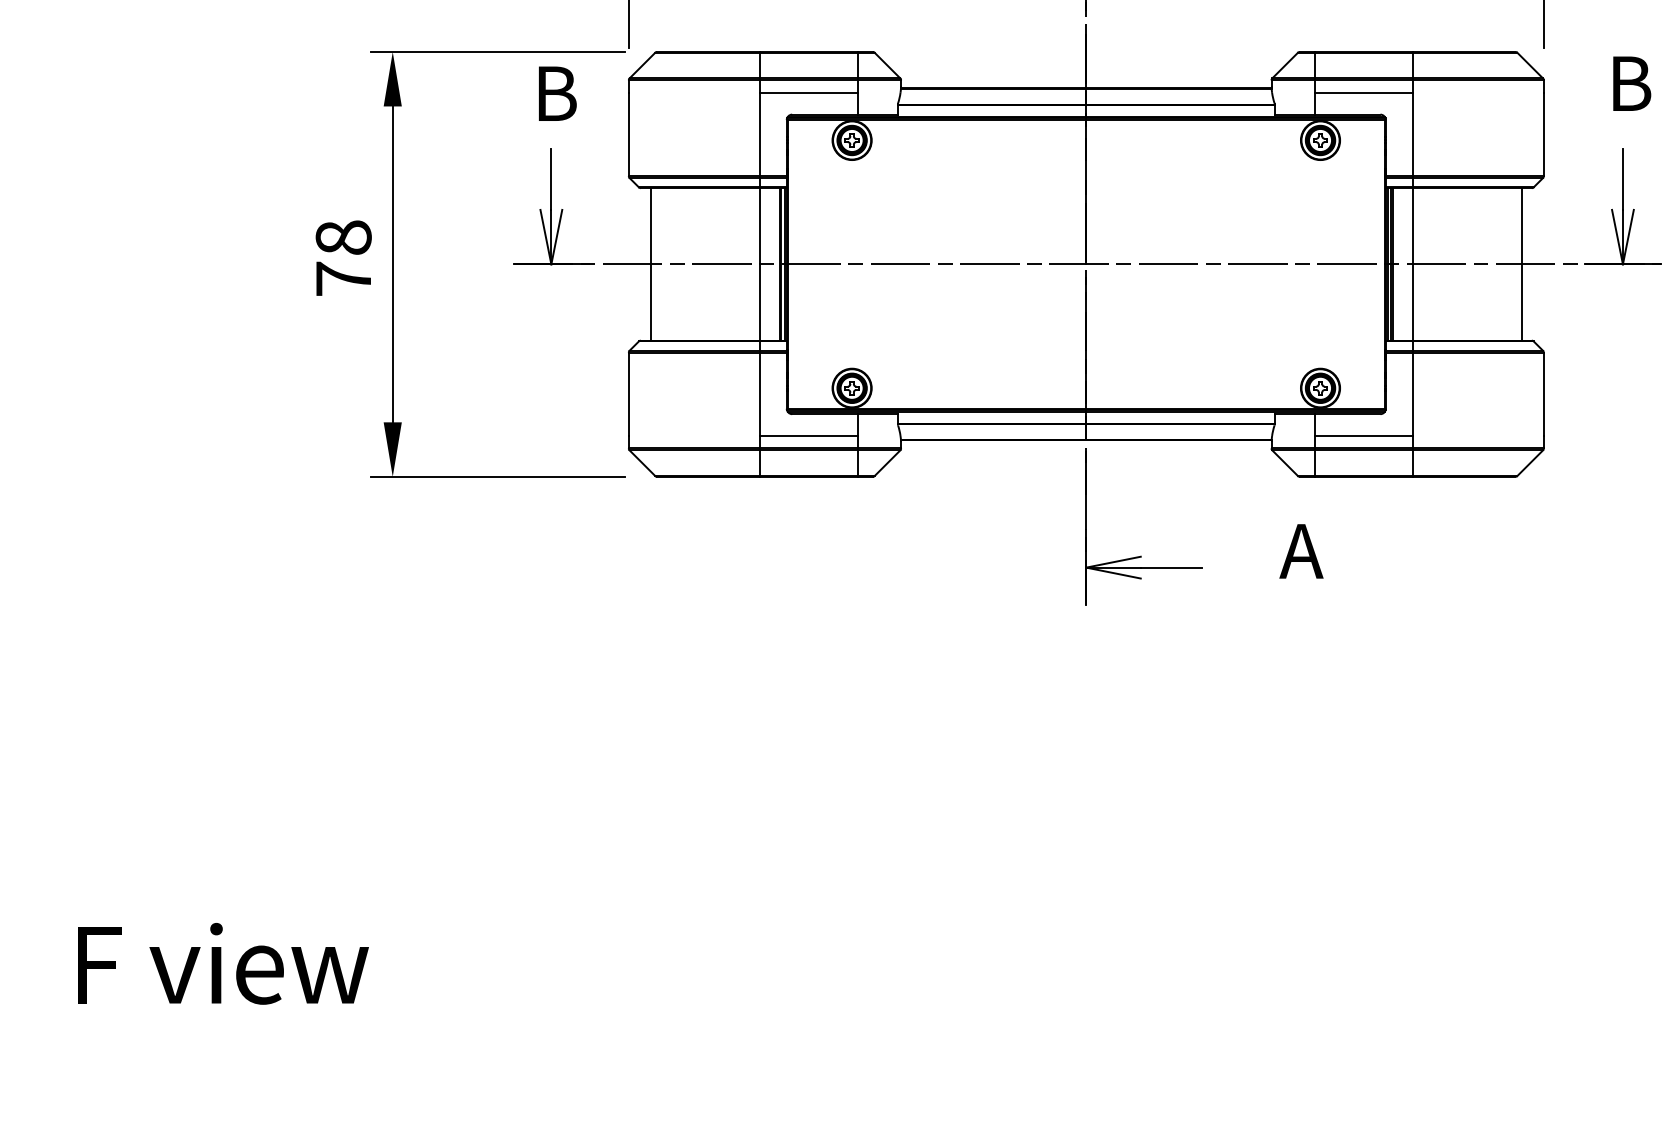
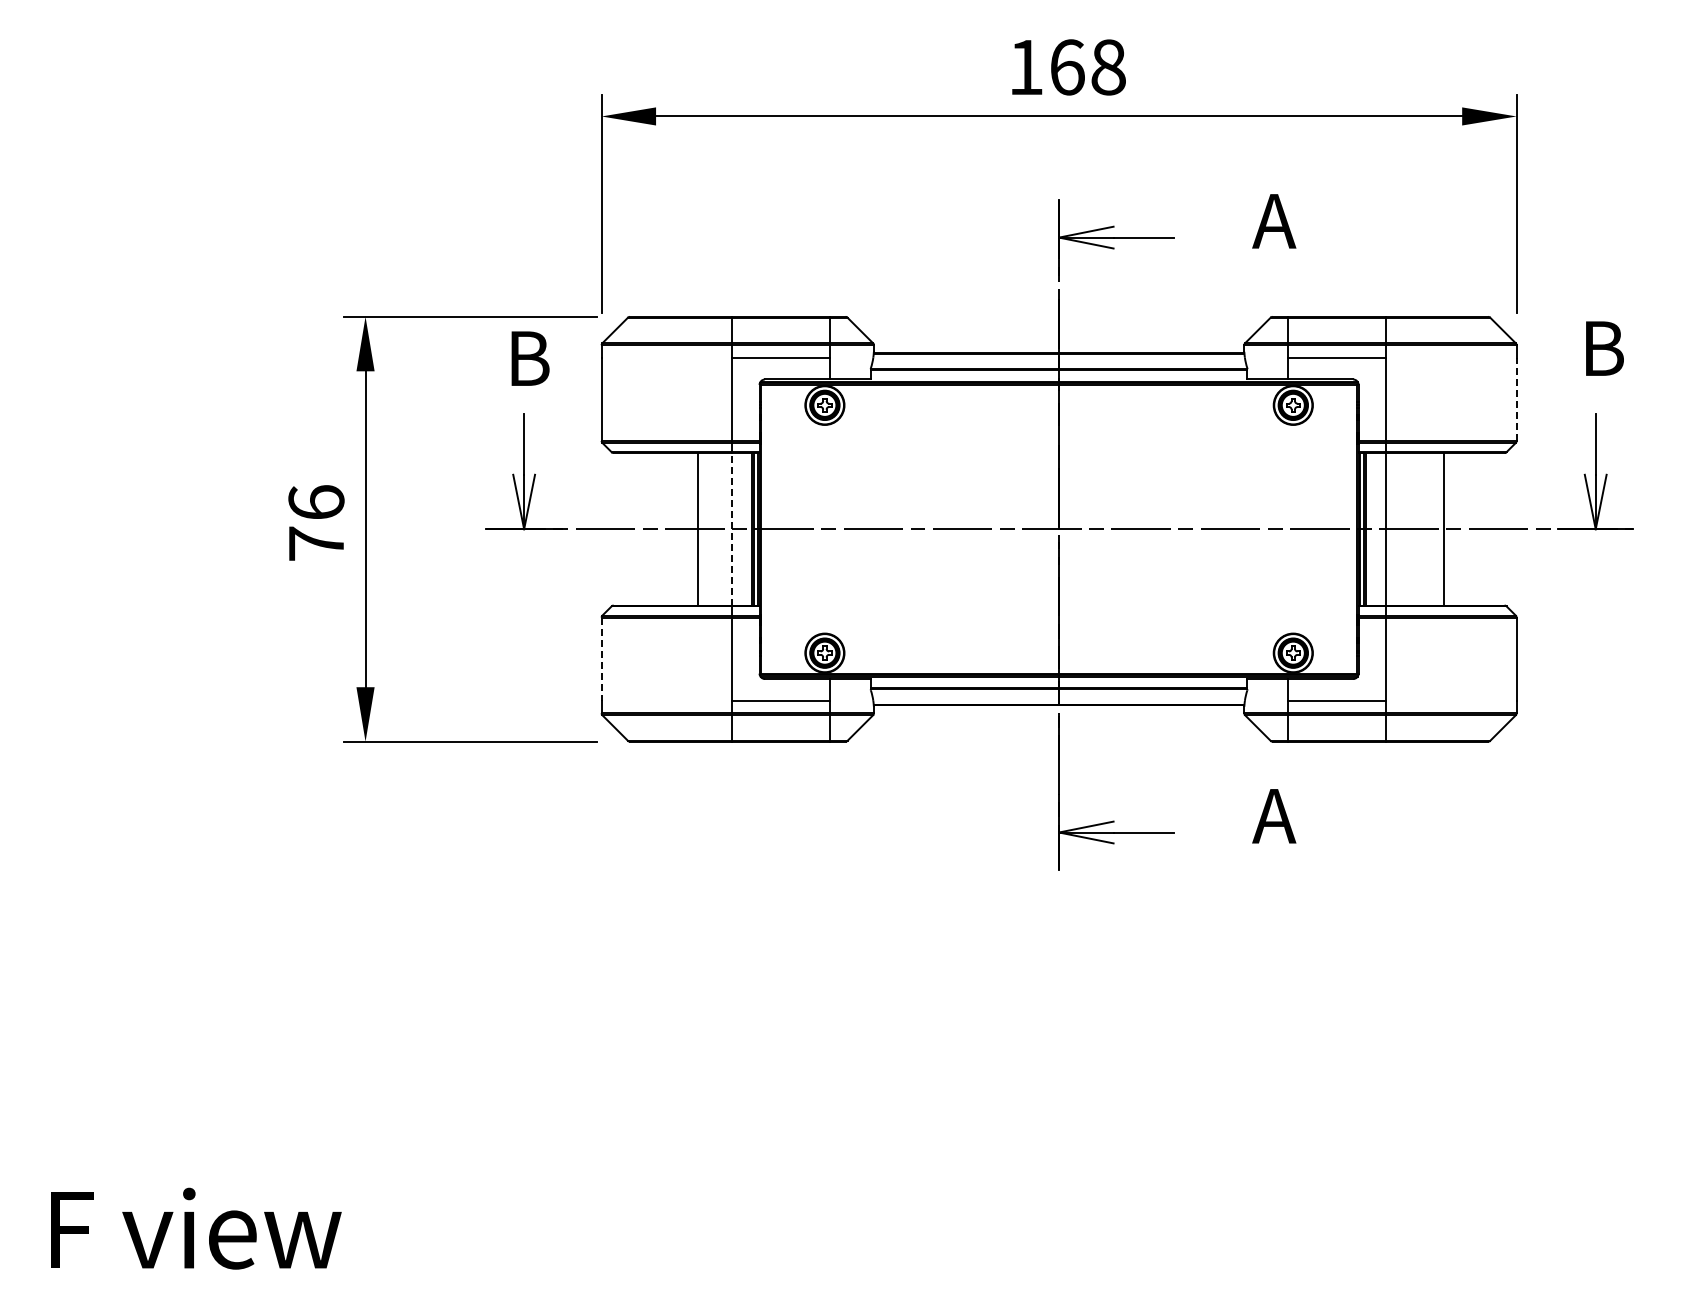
line: (1543, 134) -> (1516, 399), solid -> dashed
text: (343, 237) -> (316, 502), 78 -> 76
line: (759, 263) -> (732, 528), solid -> dashed
line: (650, 264) -> (698, 529), moved
line: (1521, 264) -> (1443, 529), moved
line: (628, 394) -> (601, 659), solid -> dashed

